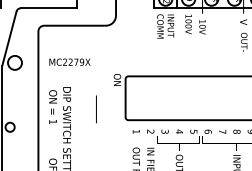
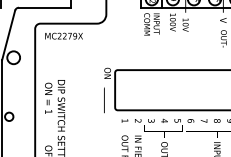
text: (69, 61) -> (63, 35), moved
line: (96, 109) -> (104, 100), moved

